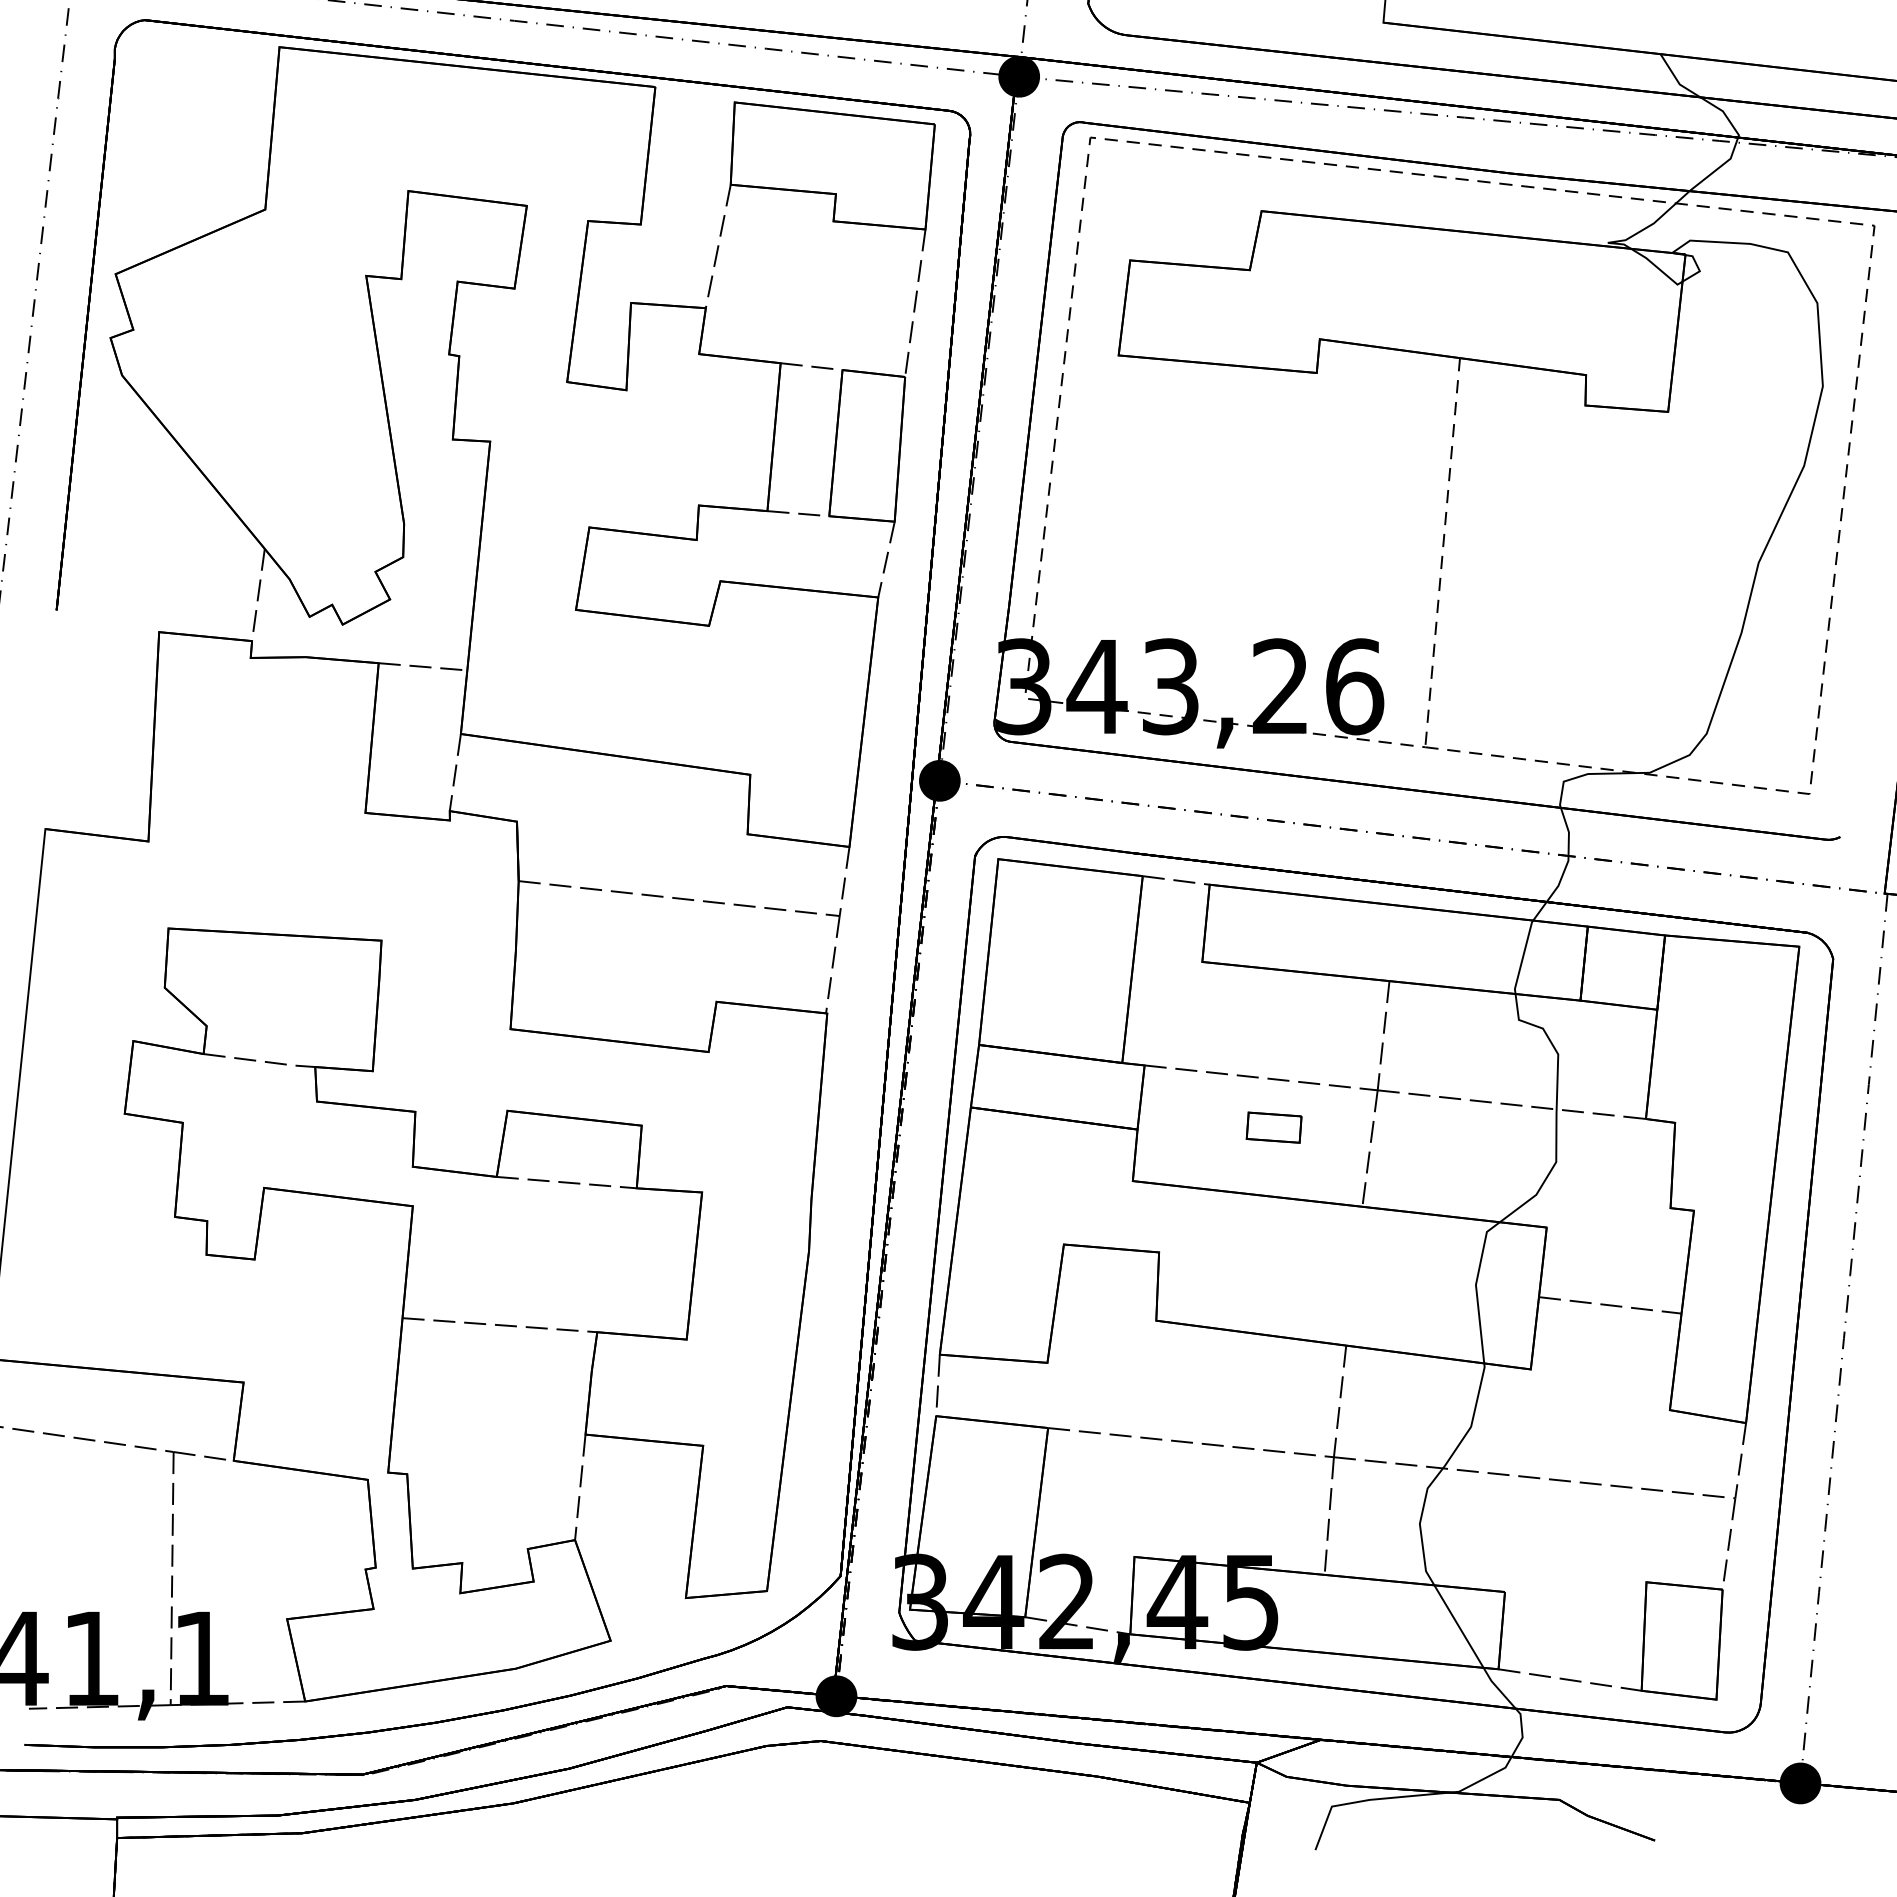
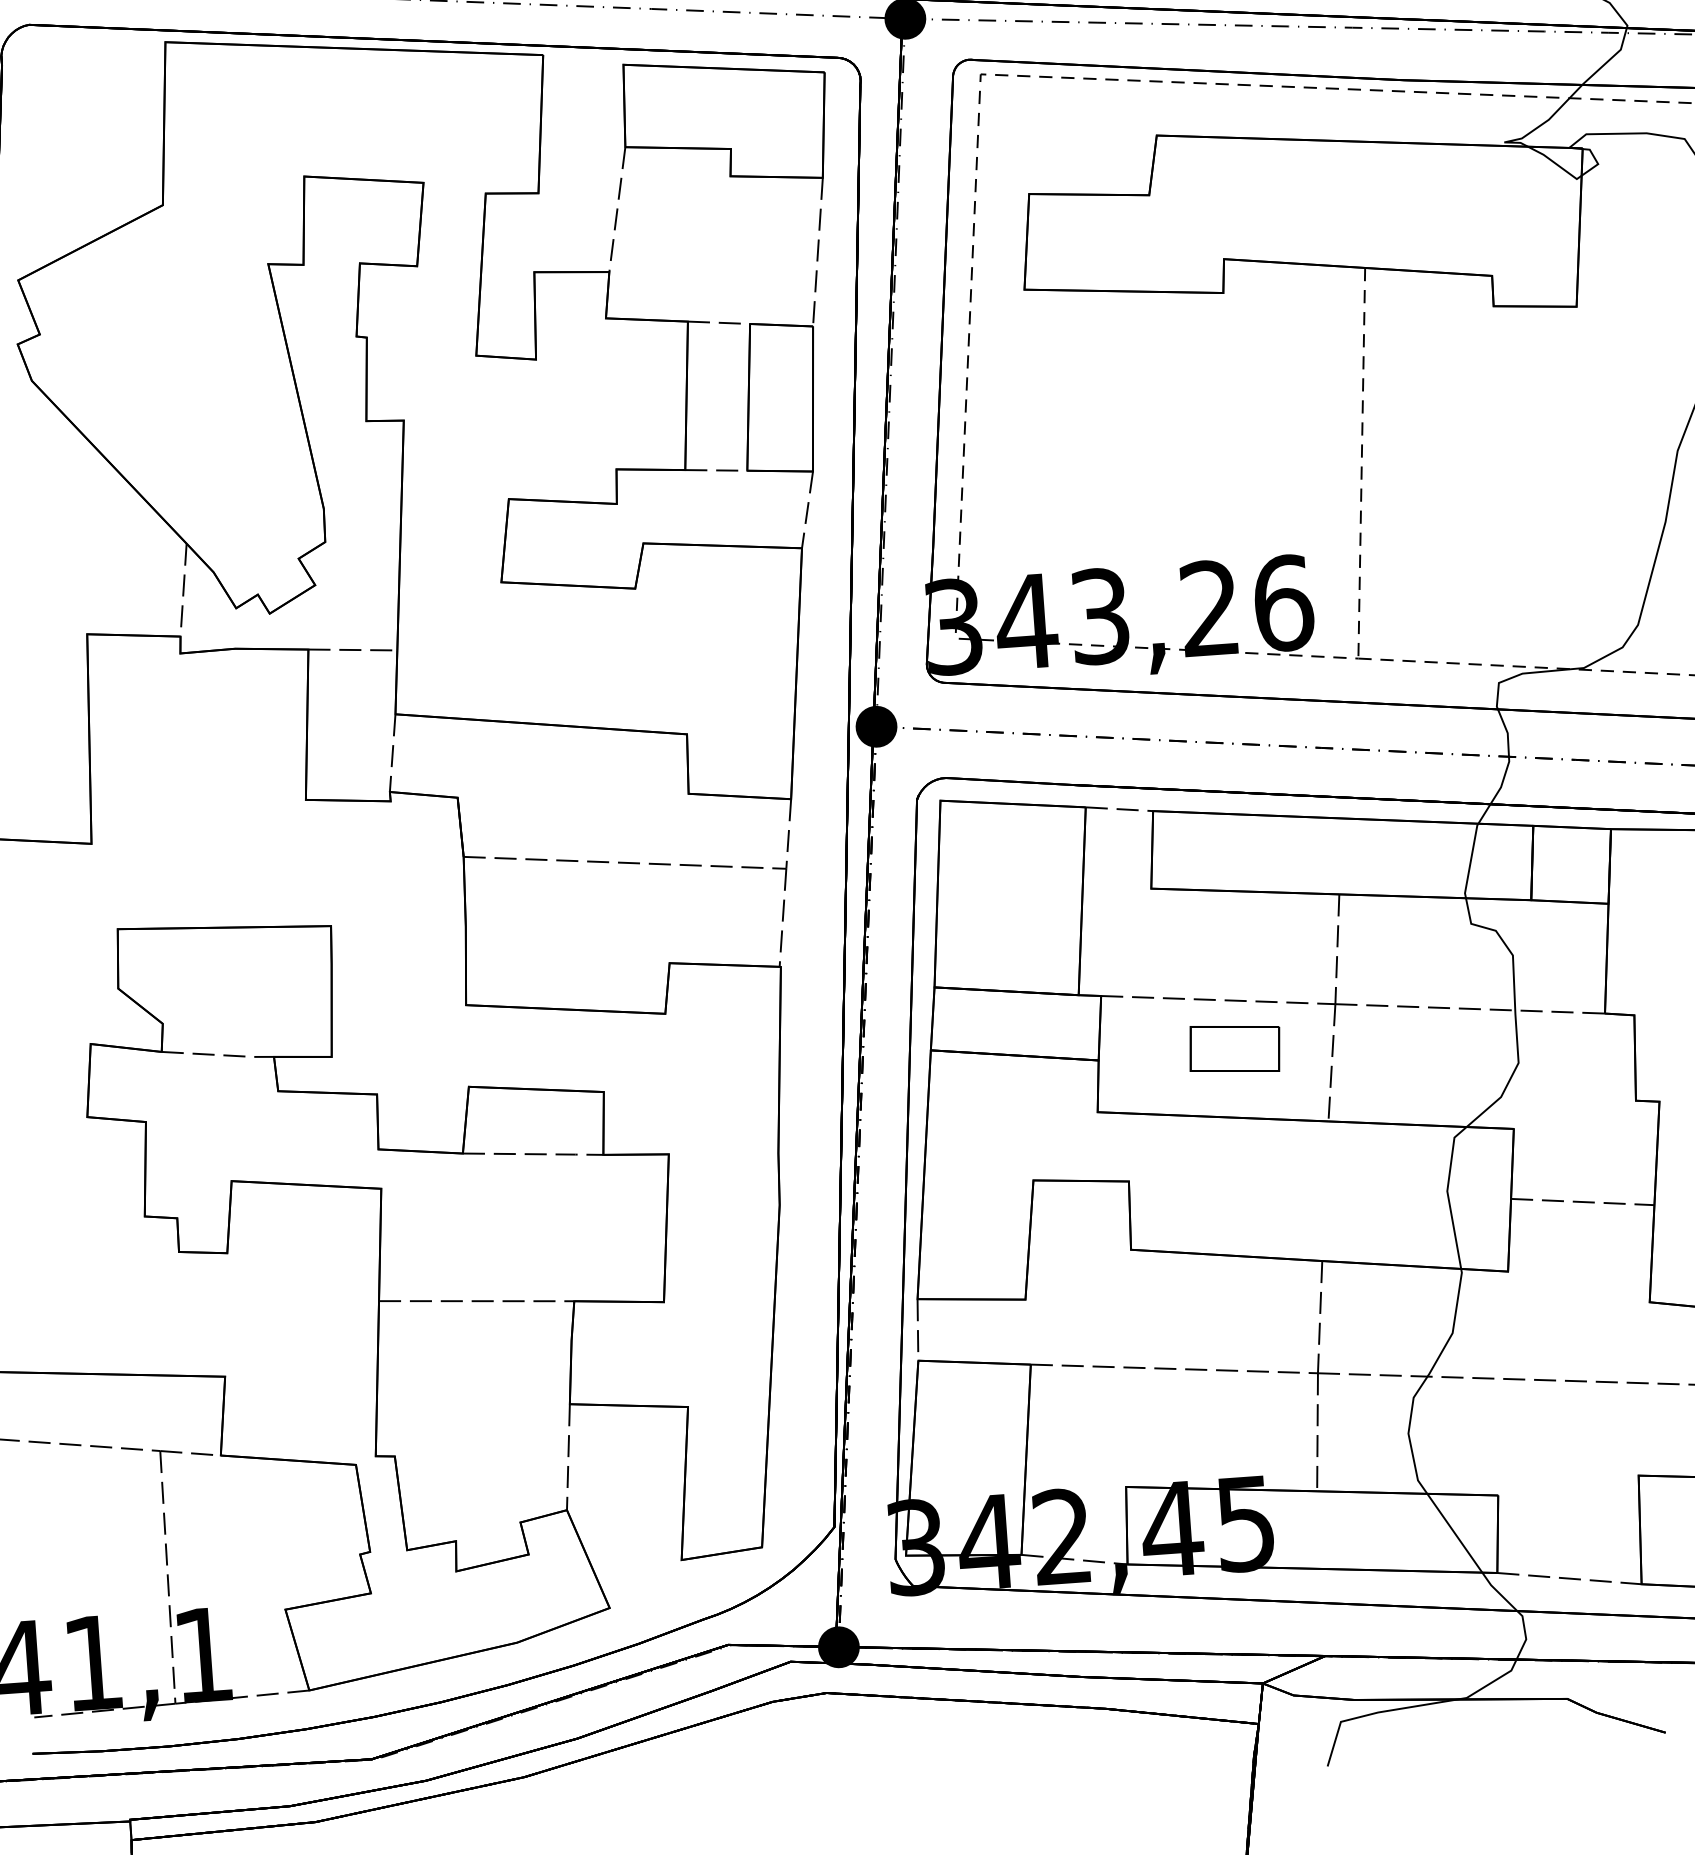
part: (1273, 1127) -> (1234, 1048), size x1.67

